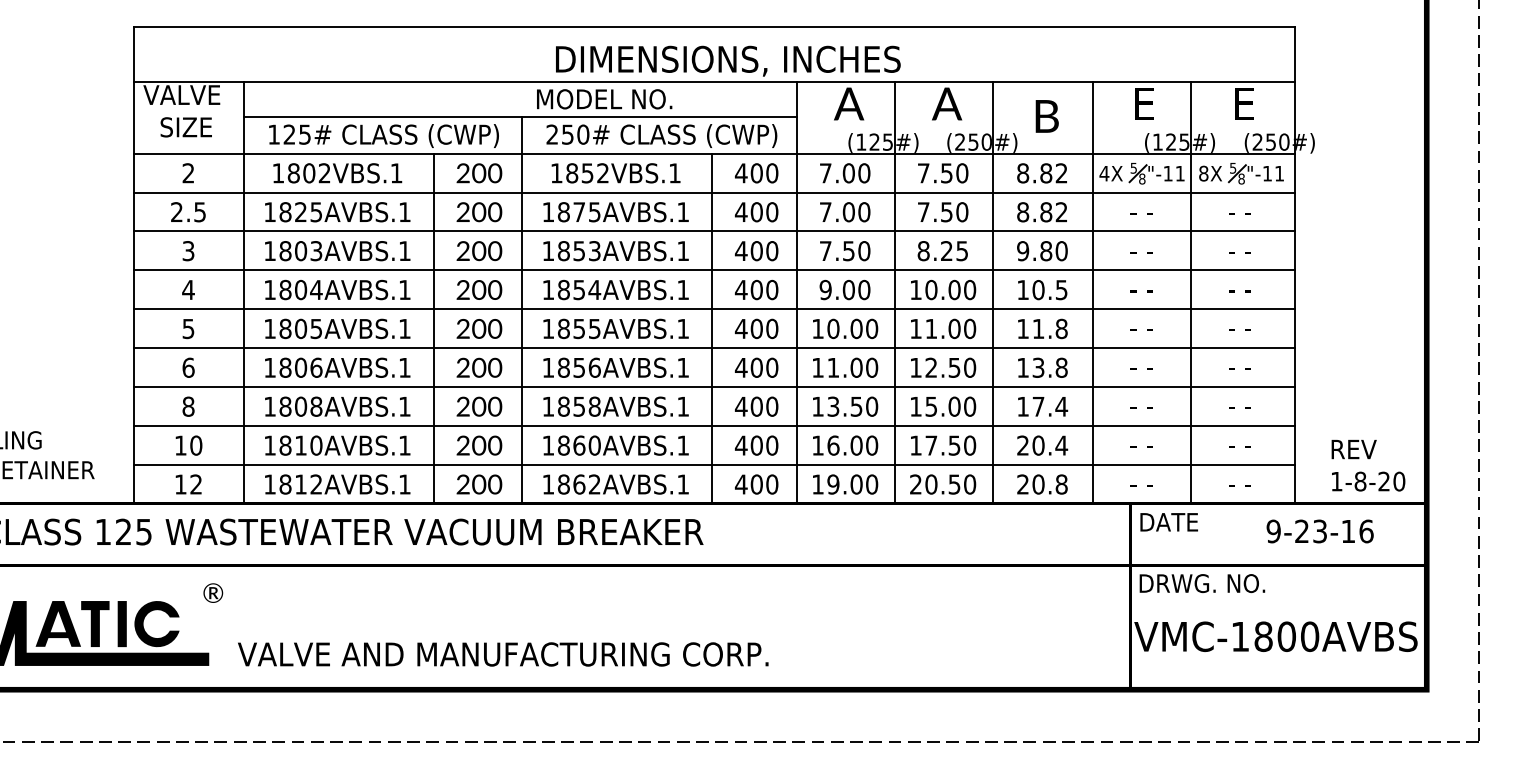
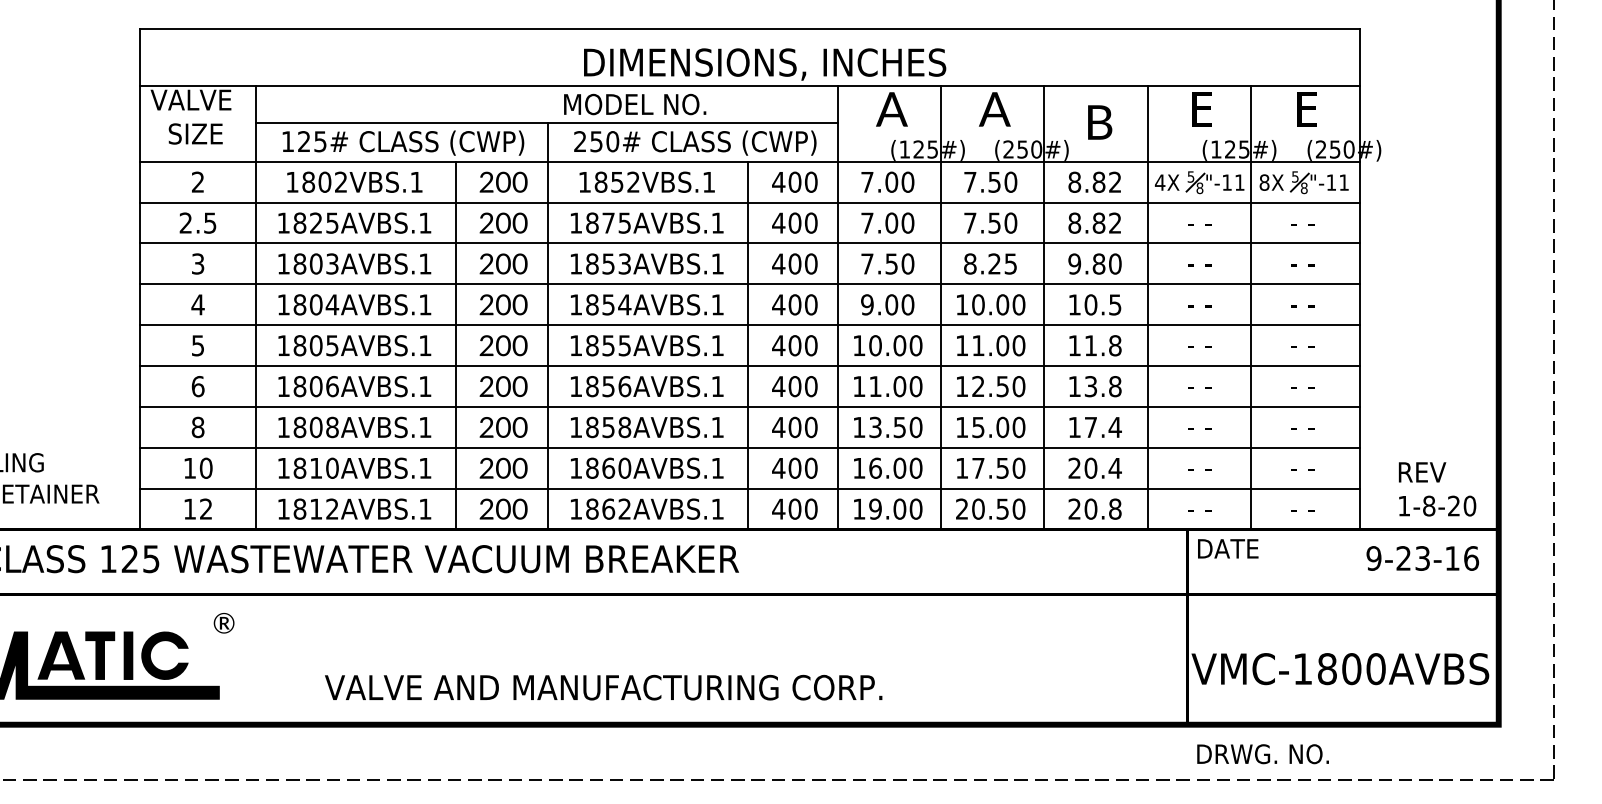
text: (1319, 531) -> (1422, 558), moved
text: (1201, 583) -> (1262, 754), moved
text: (503, 654) -> (603, 687), moved

